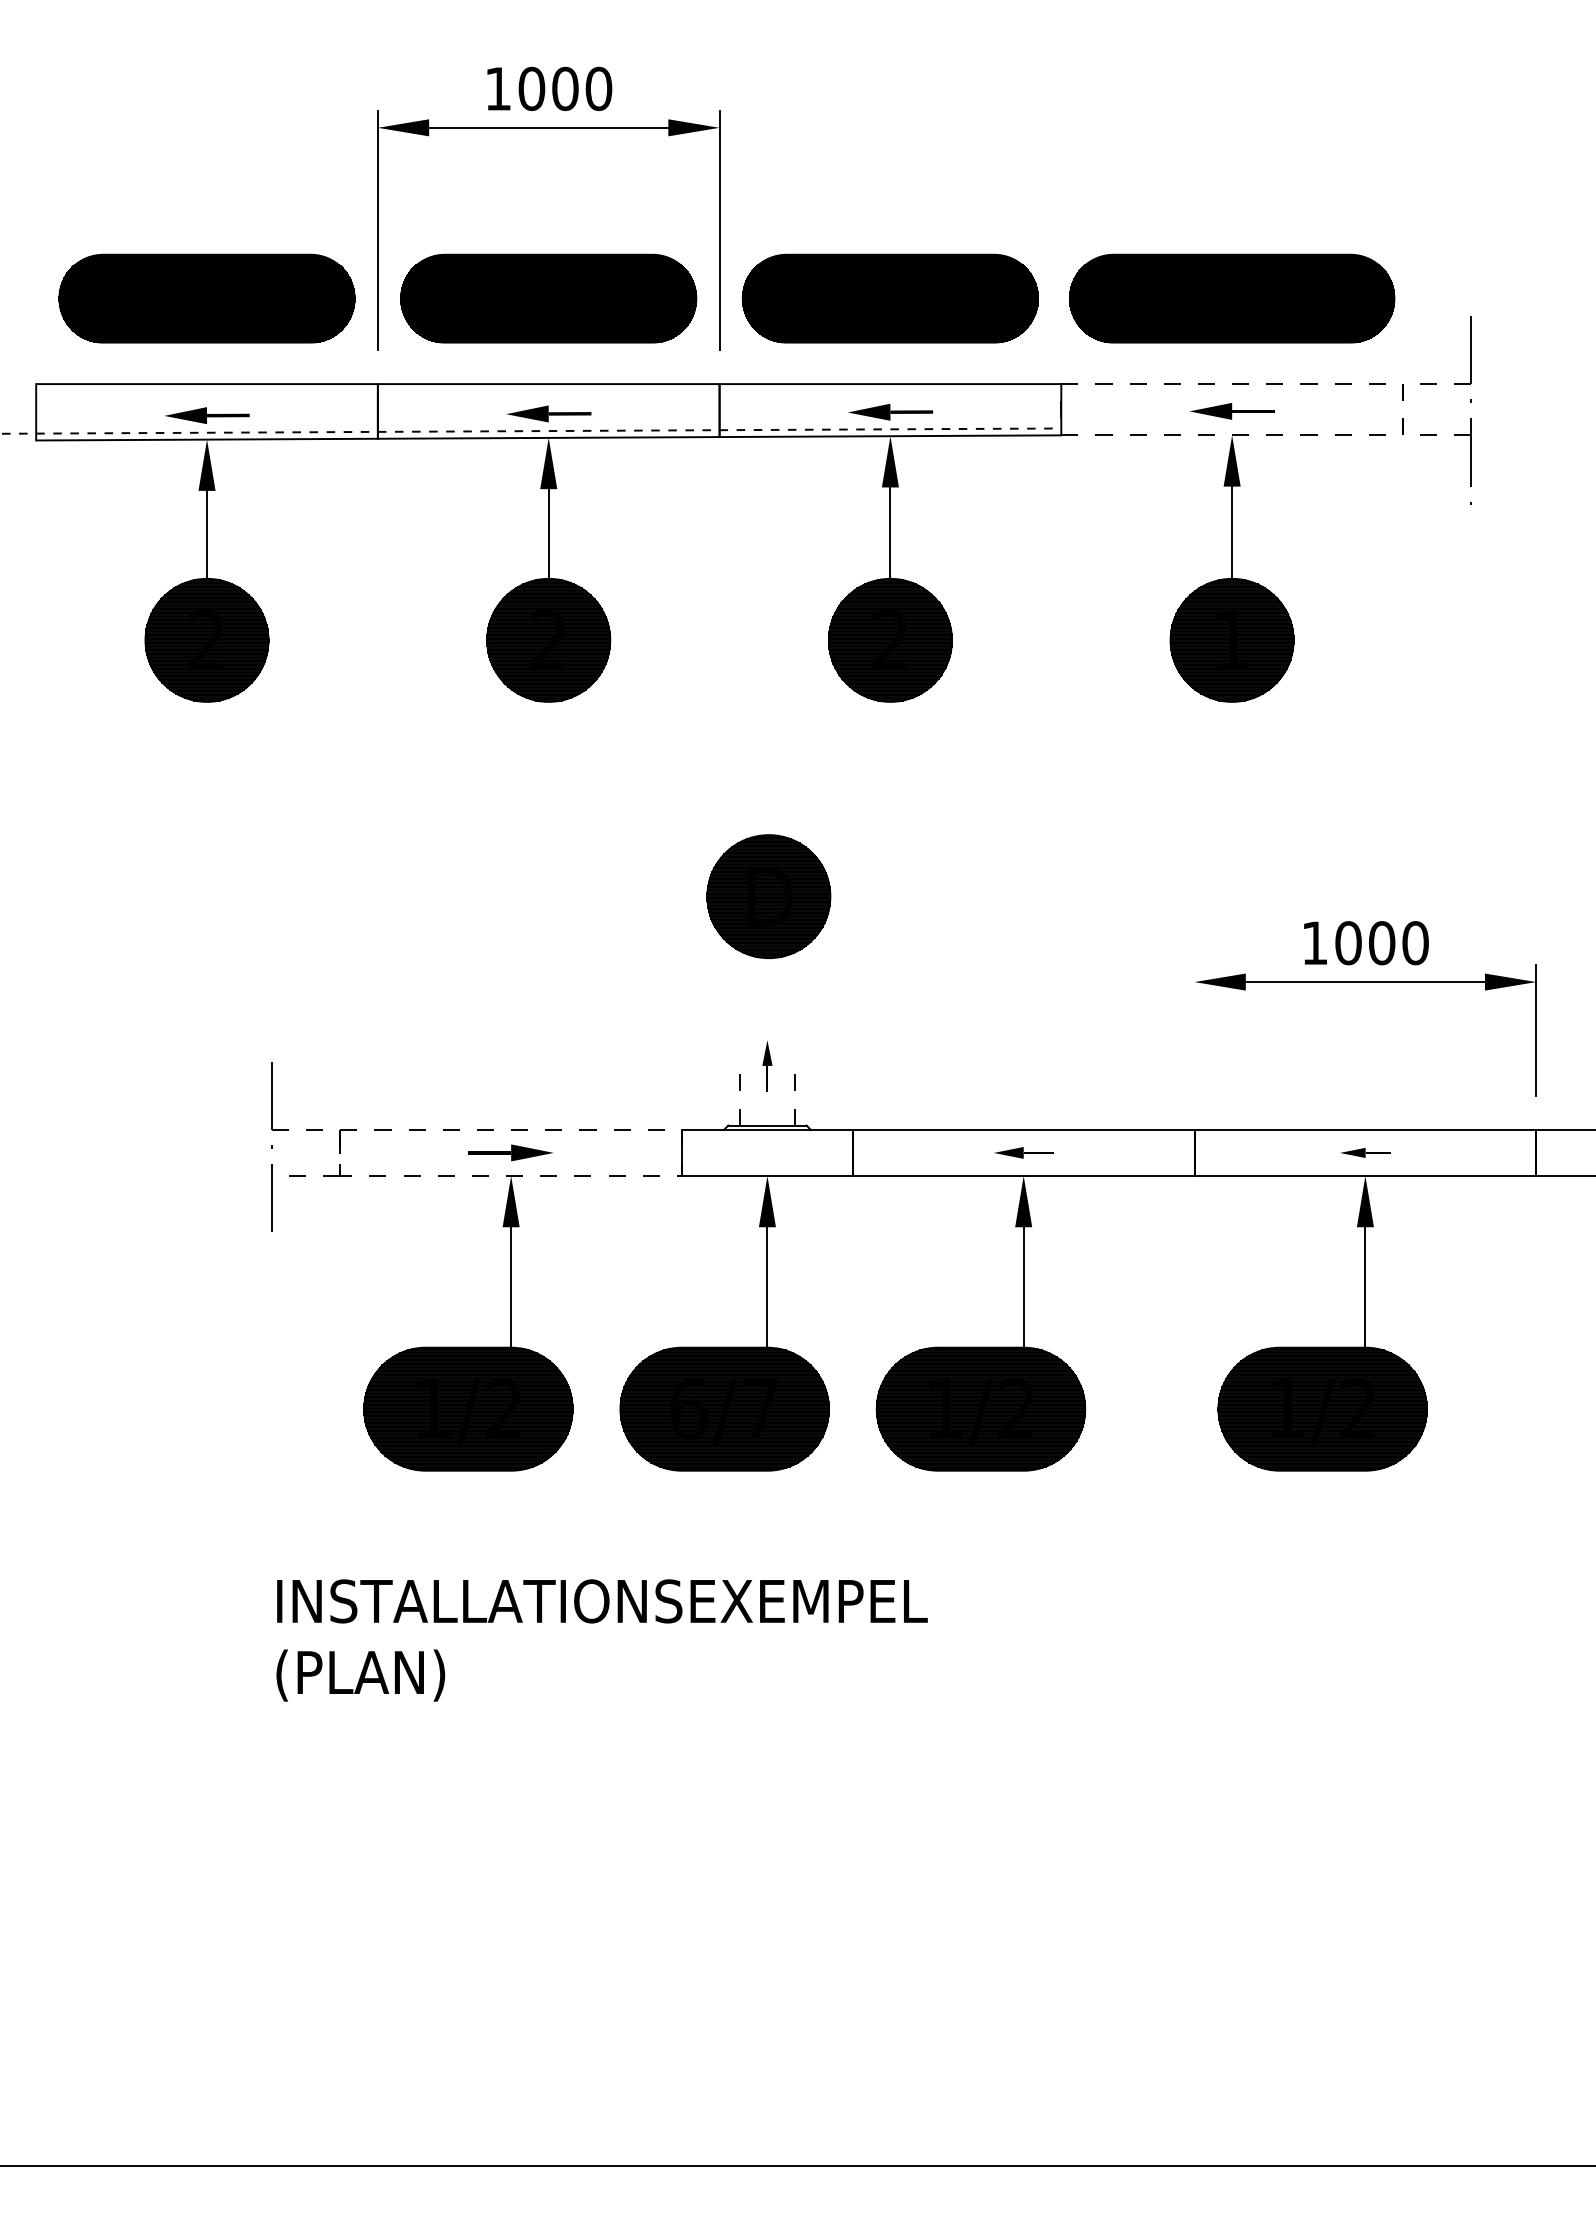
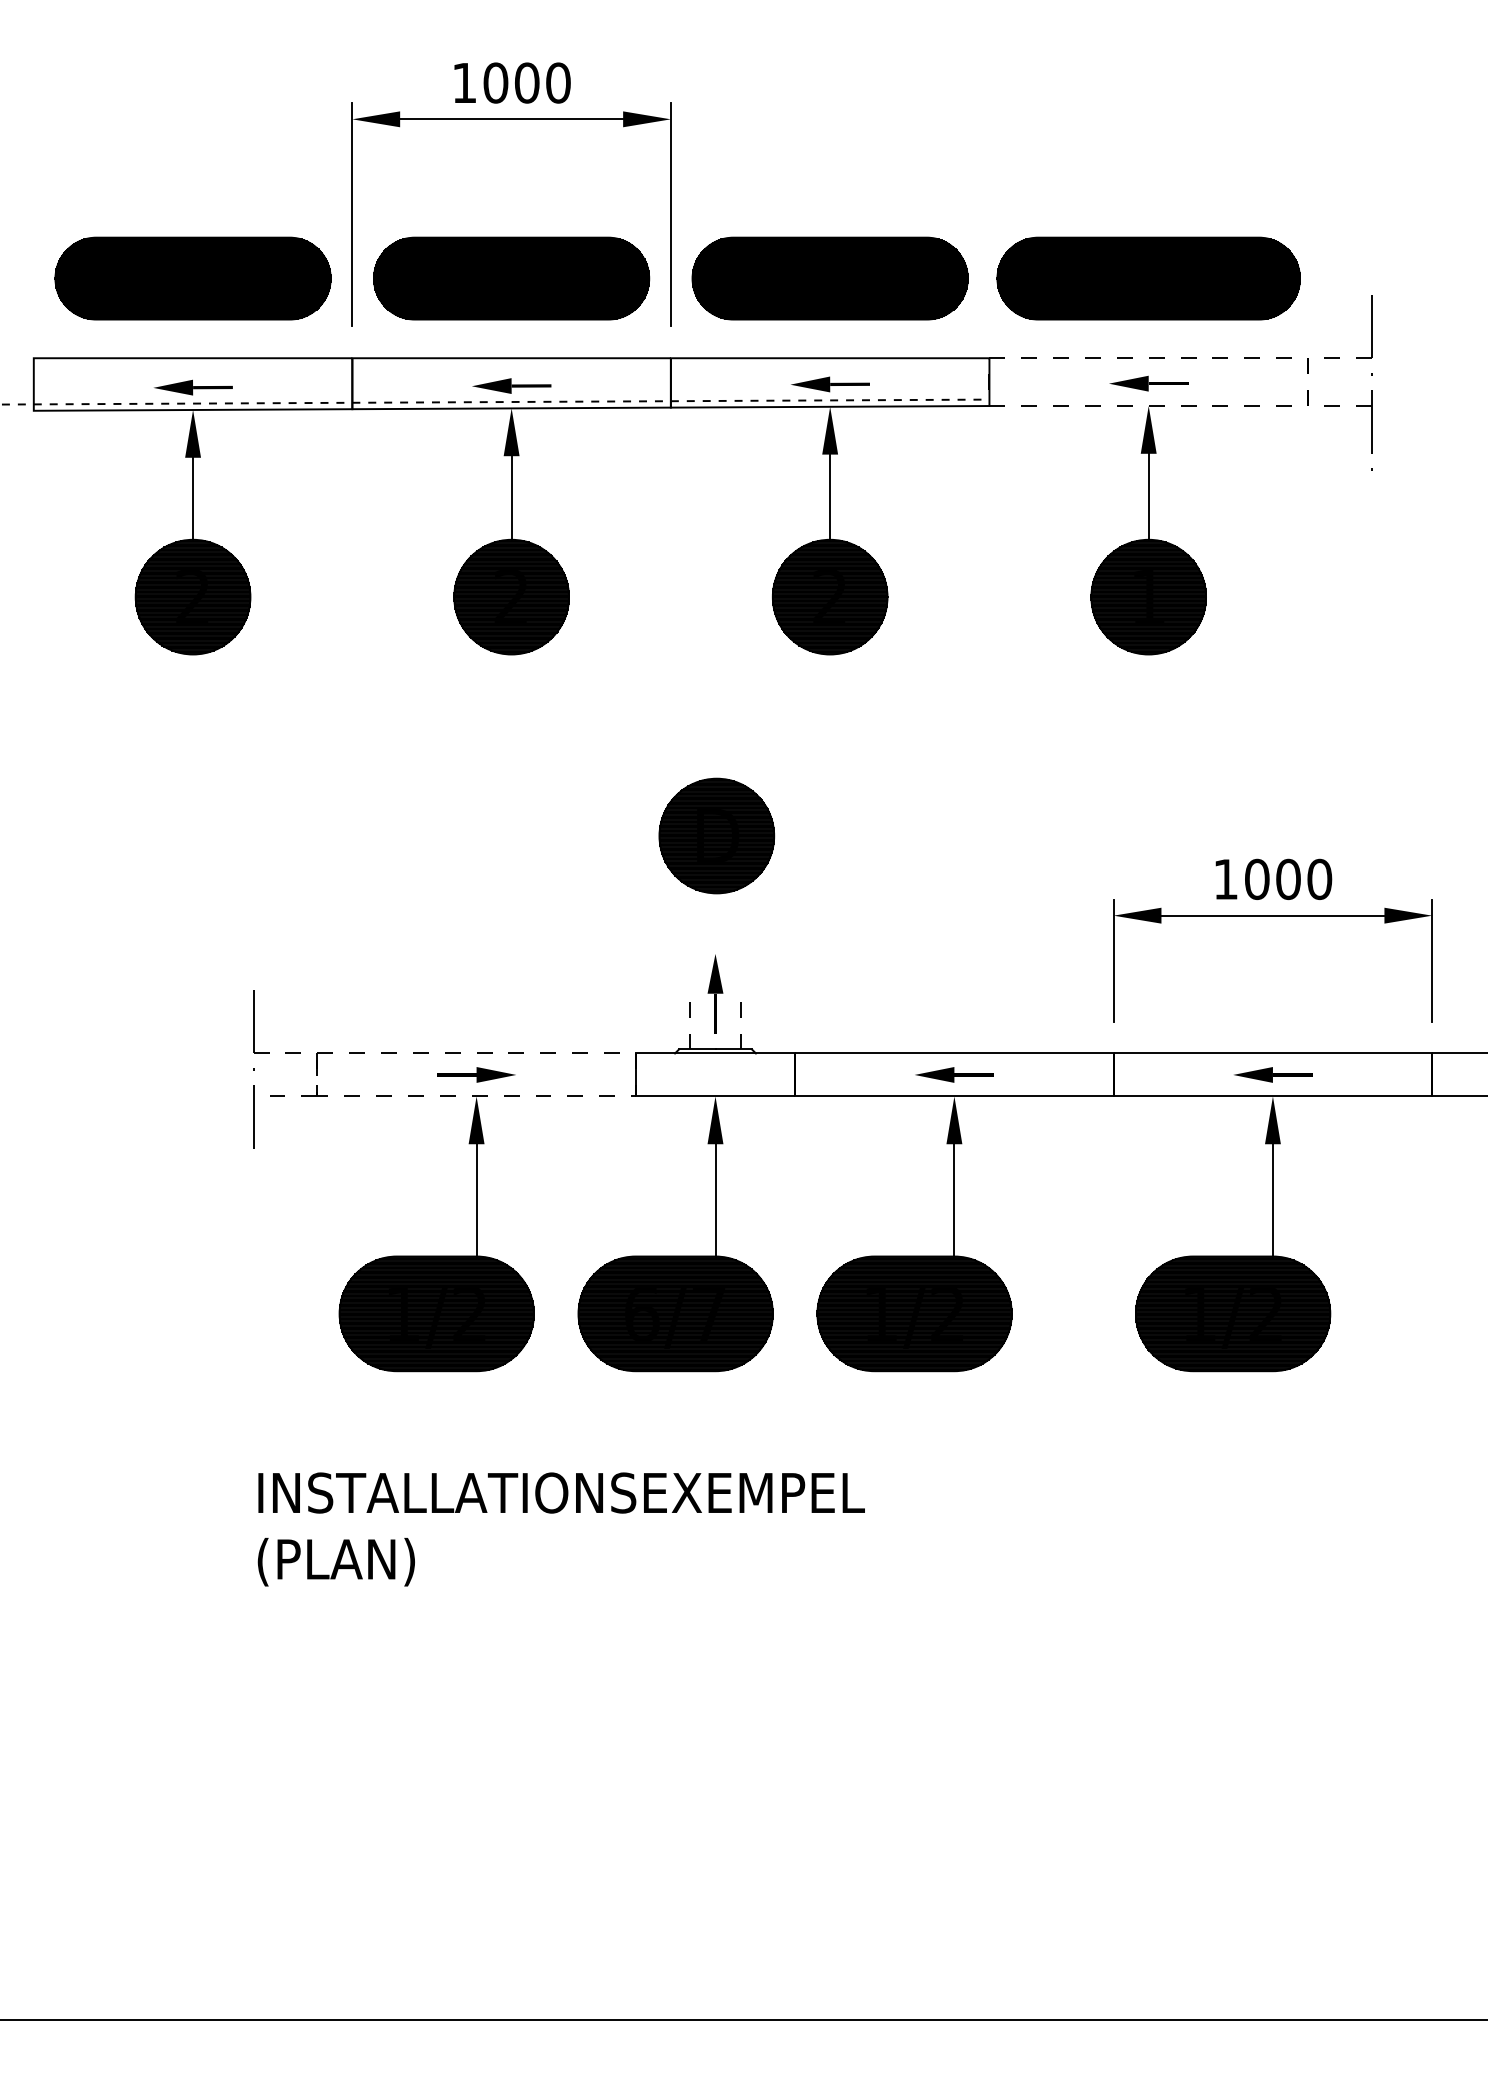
line: (1194, 1030) -> (1113, 960), added
part: (767, 1065) -> (715, 993), size x1.67
part: (1023, 1152) -> (954, 1074), size x1.43
part: (1365, 1152) -> (1273, 1074), size x1.67

